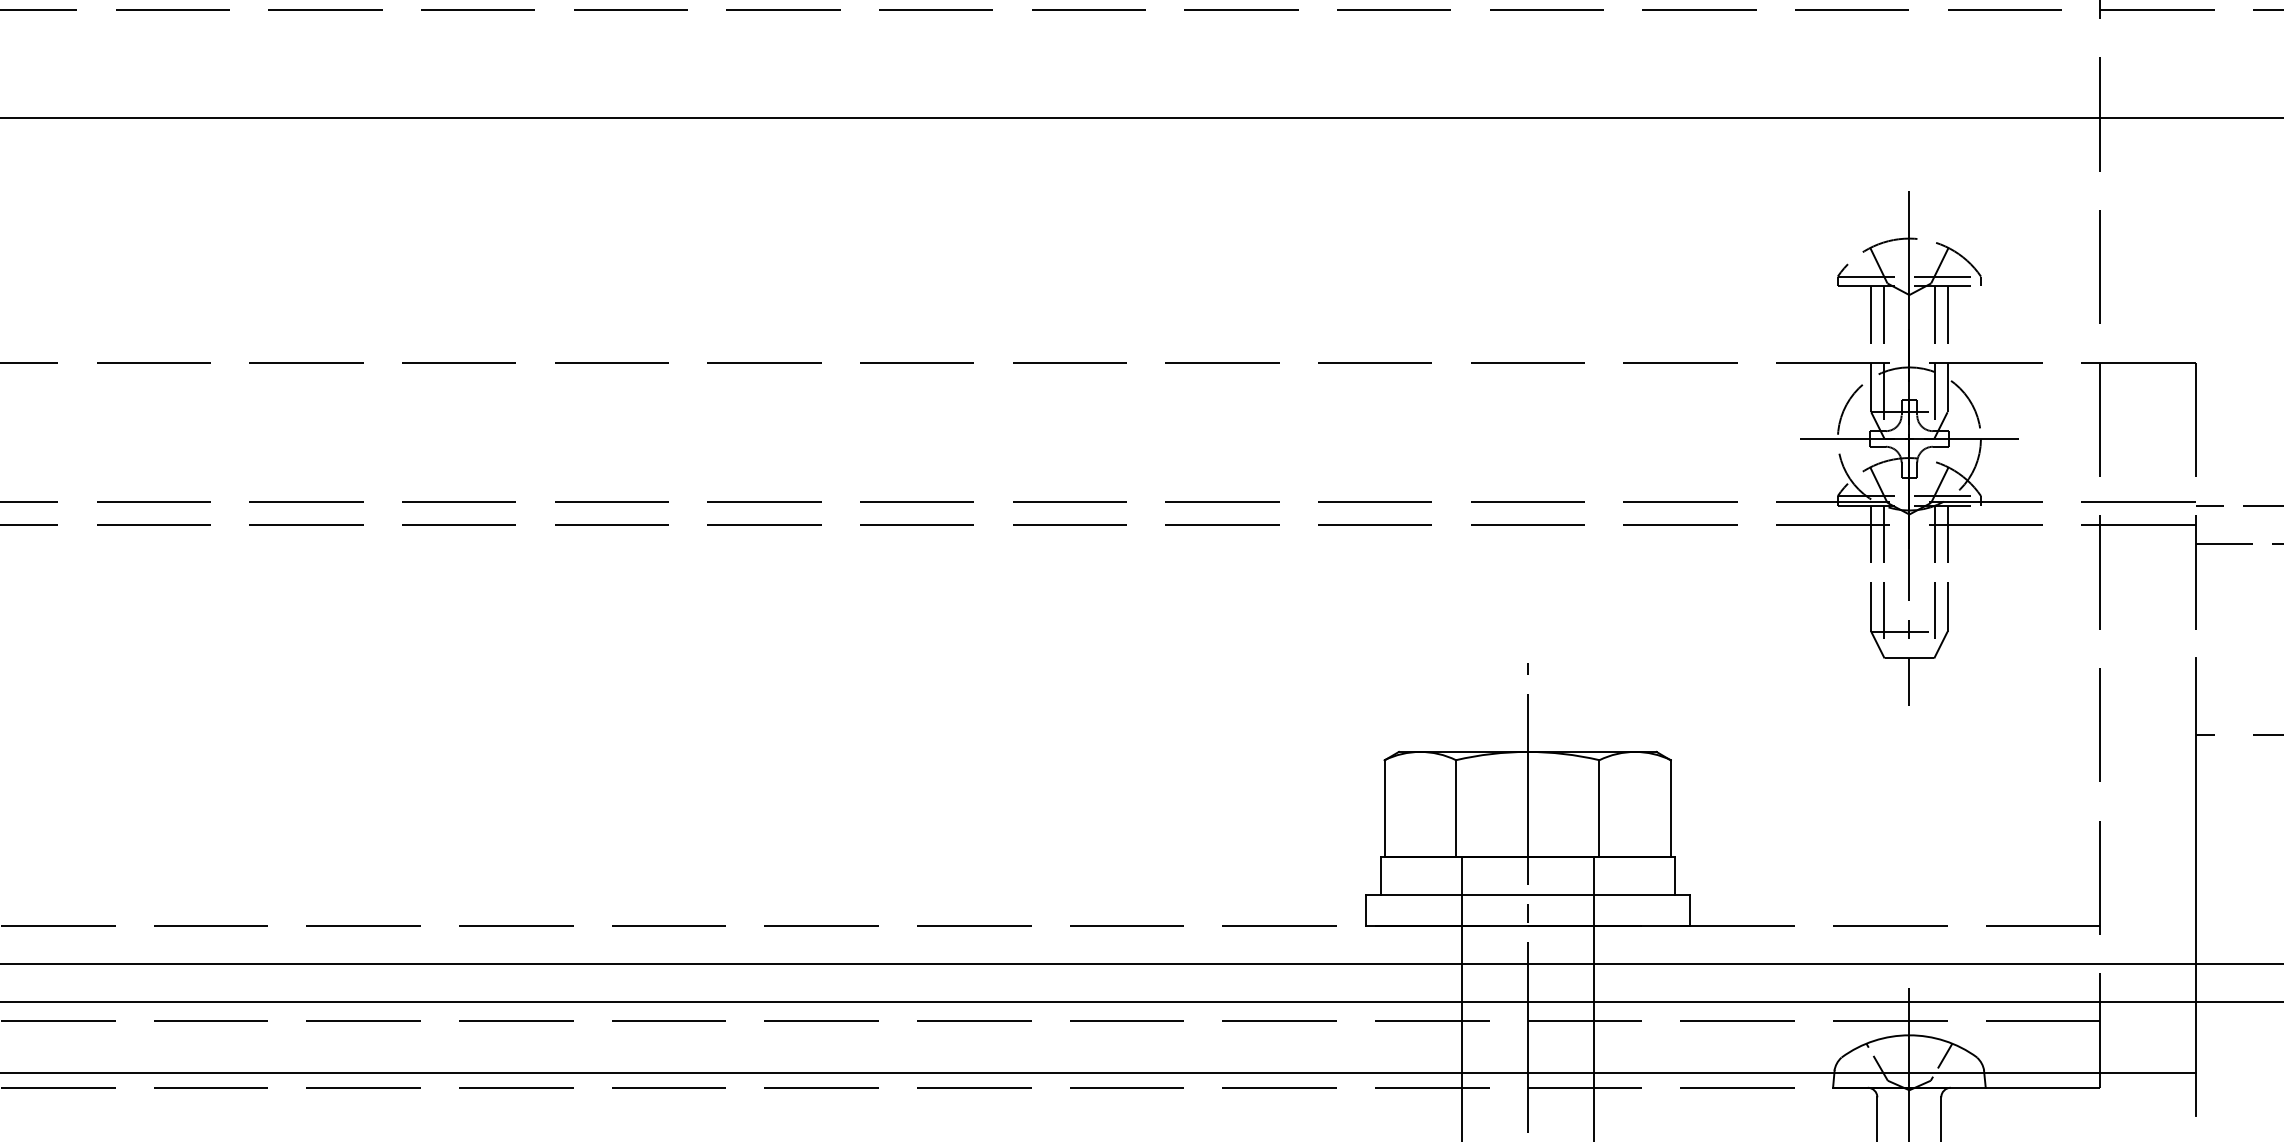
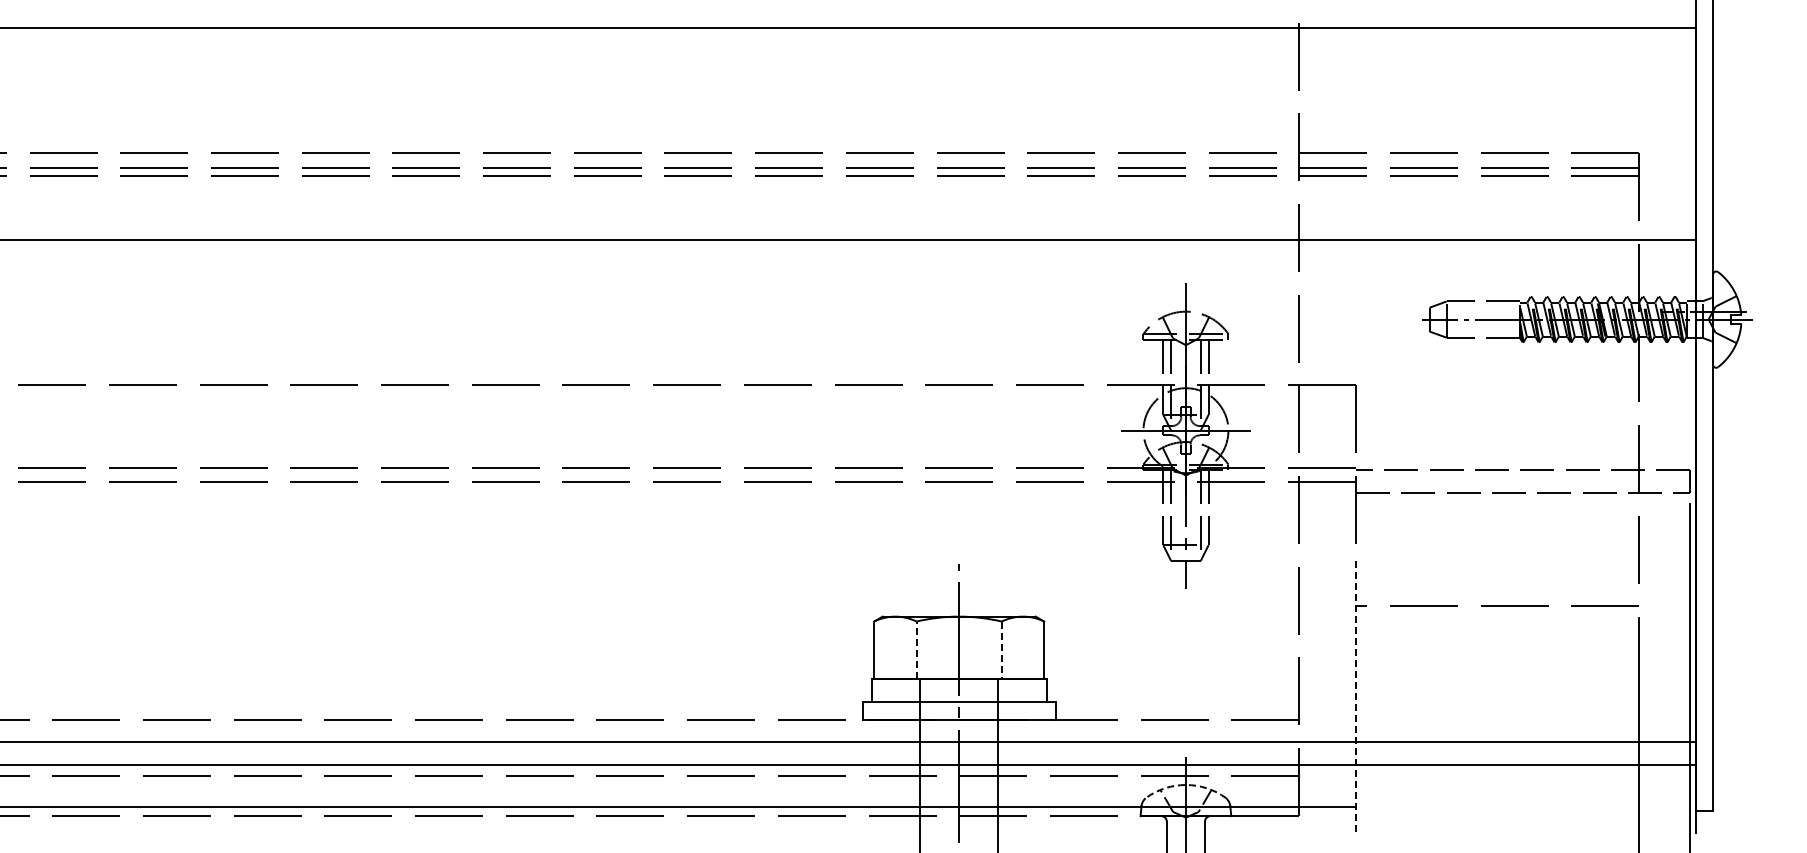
line: (1455, 808) -> (916, 650), solid -> dashed
line: (1598, 808) -> (1001, 650), solid -> dashed
line: (2196, 888) -> (1356, 697), solid -> dashed
arc: (1908, 1034) -> (1185, 784), solid -> dashed

